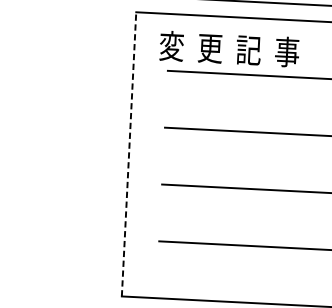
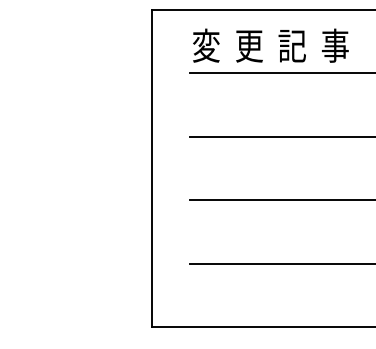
text: (229, 48) -> (270, 45), moved
line: (128, 154) -> (151, 168), dashed -> solid

